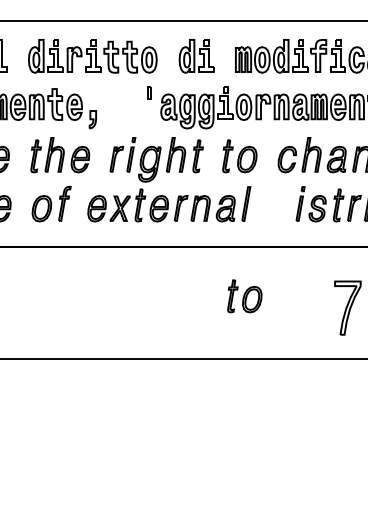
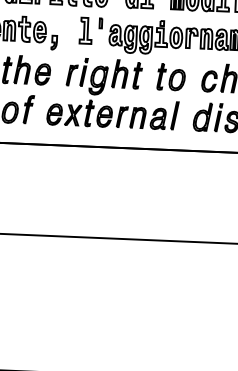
part: (131, 102) -> (85, 30), added
part: (280, 204) -> (202, 117), added
part: (244, 296) -> (170, 190), removed

